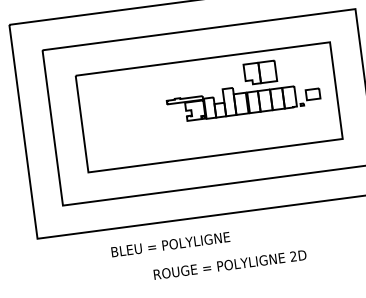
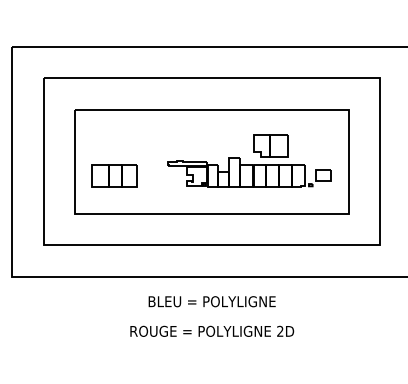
part: (242, 89) -> (249, 160), moved
part: (120, 131) -> (114, 175), added
text: (170, 244) -> (211, 301), moved

